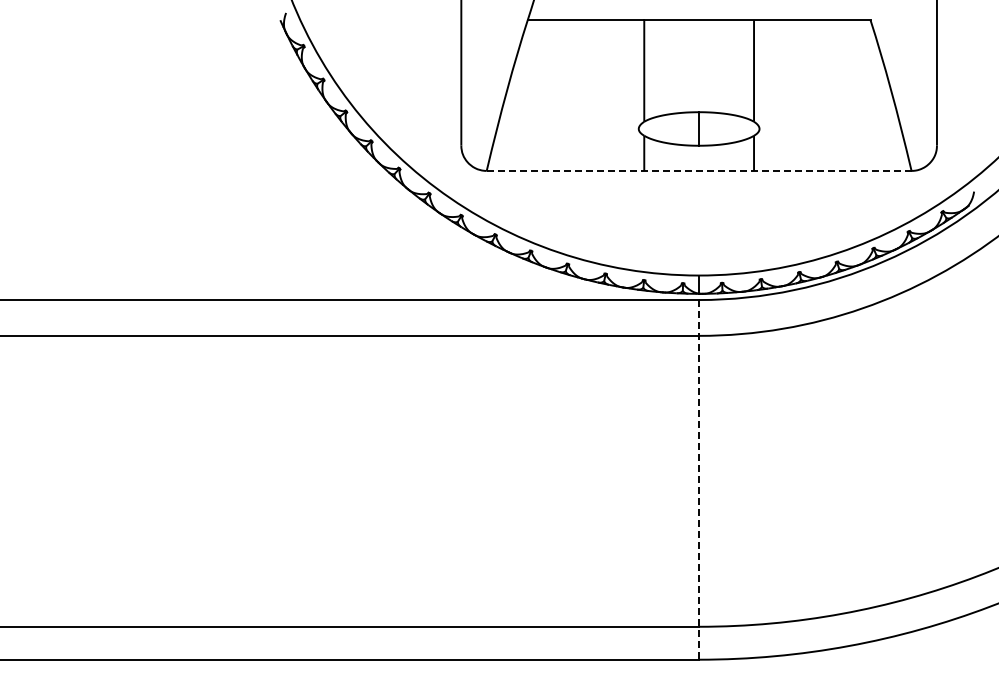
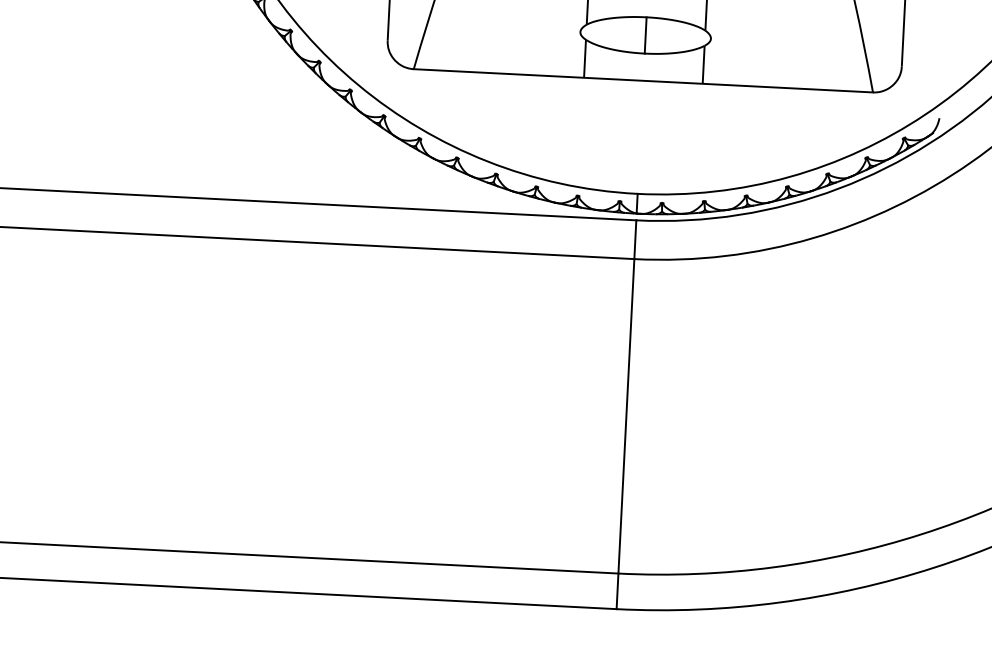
line: (698, 170) -> (642, 80), dashed -> solid
line: (699, 479) -> (626, 414), dashed -> solid

